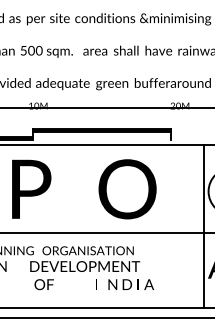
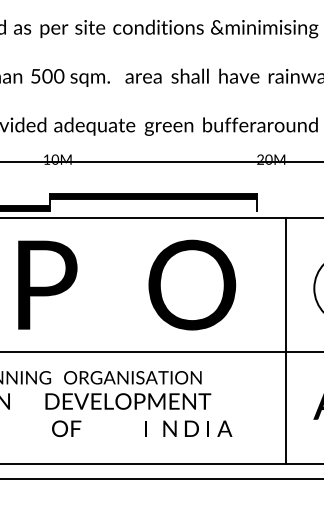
line: (203, 226) -> (285, 341), moved

